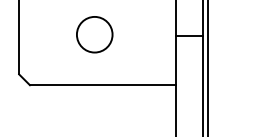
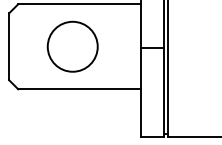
circle: (94, 34) -> (72, 46), size x1.67

